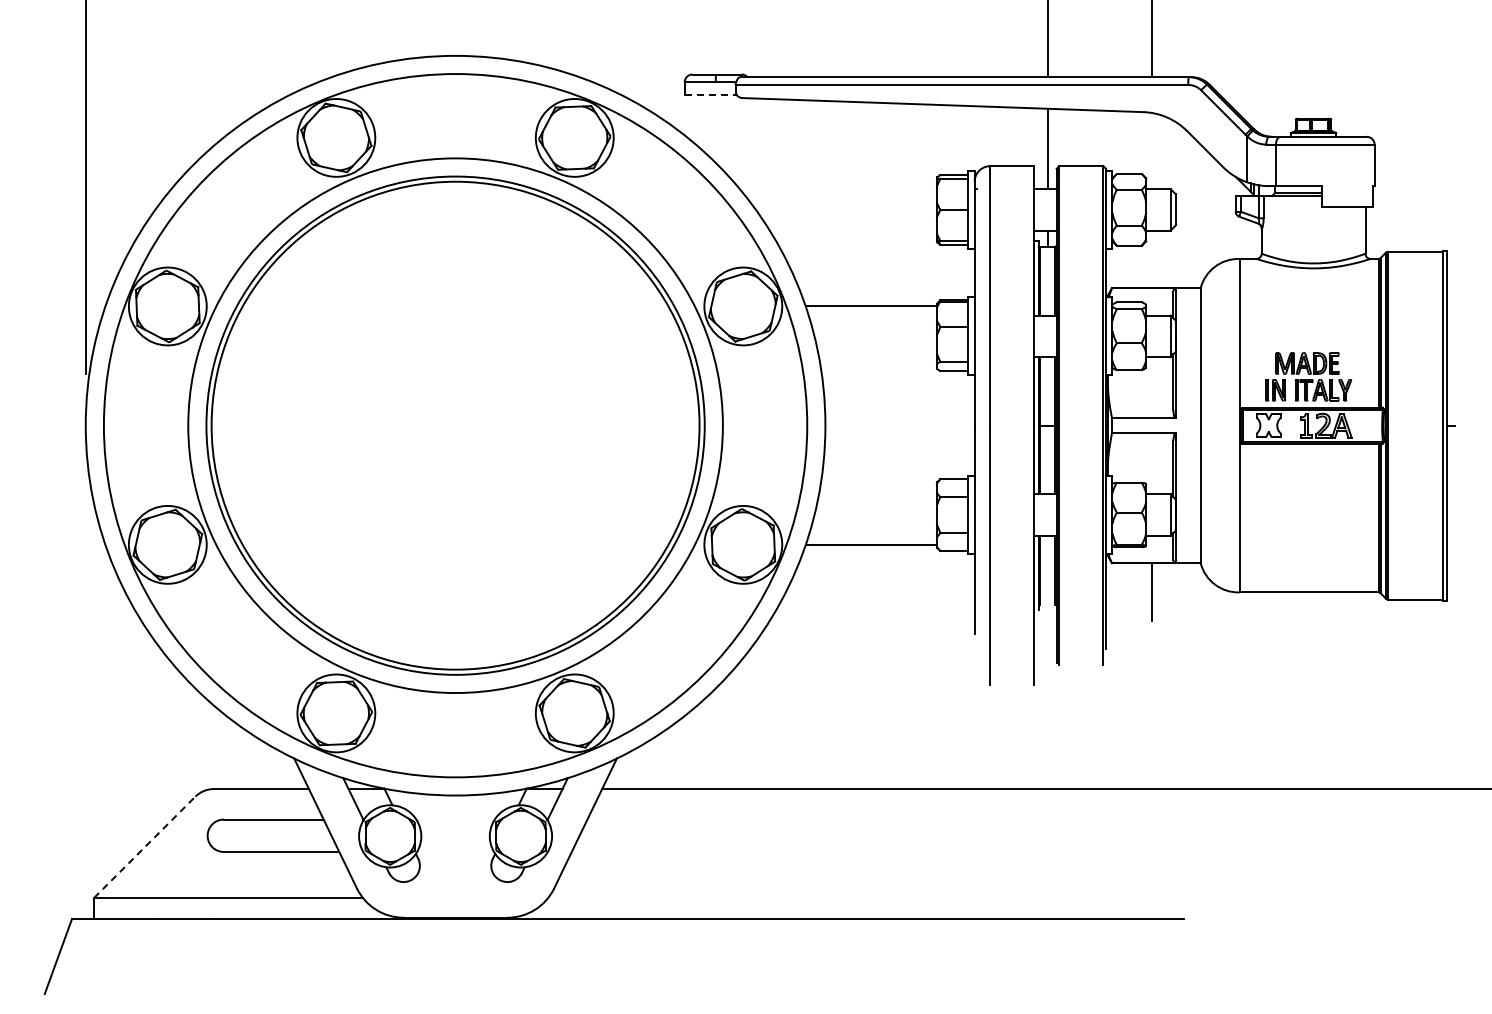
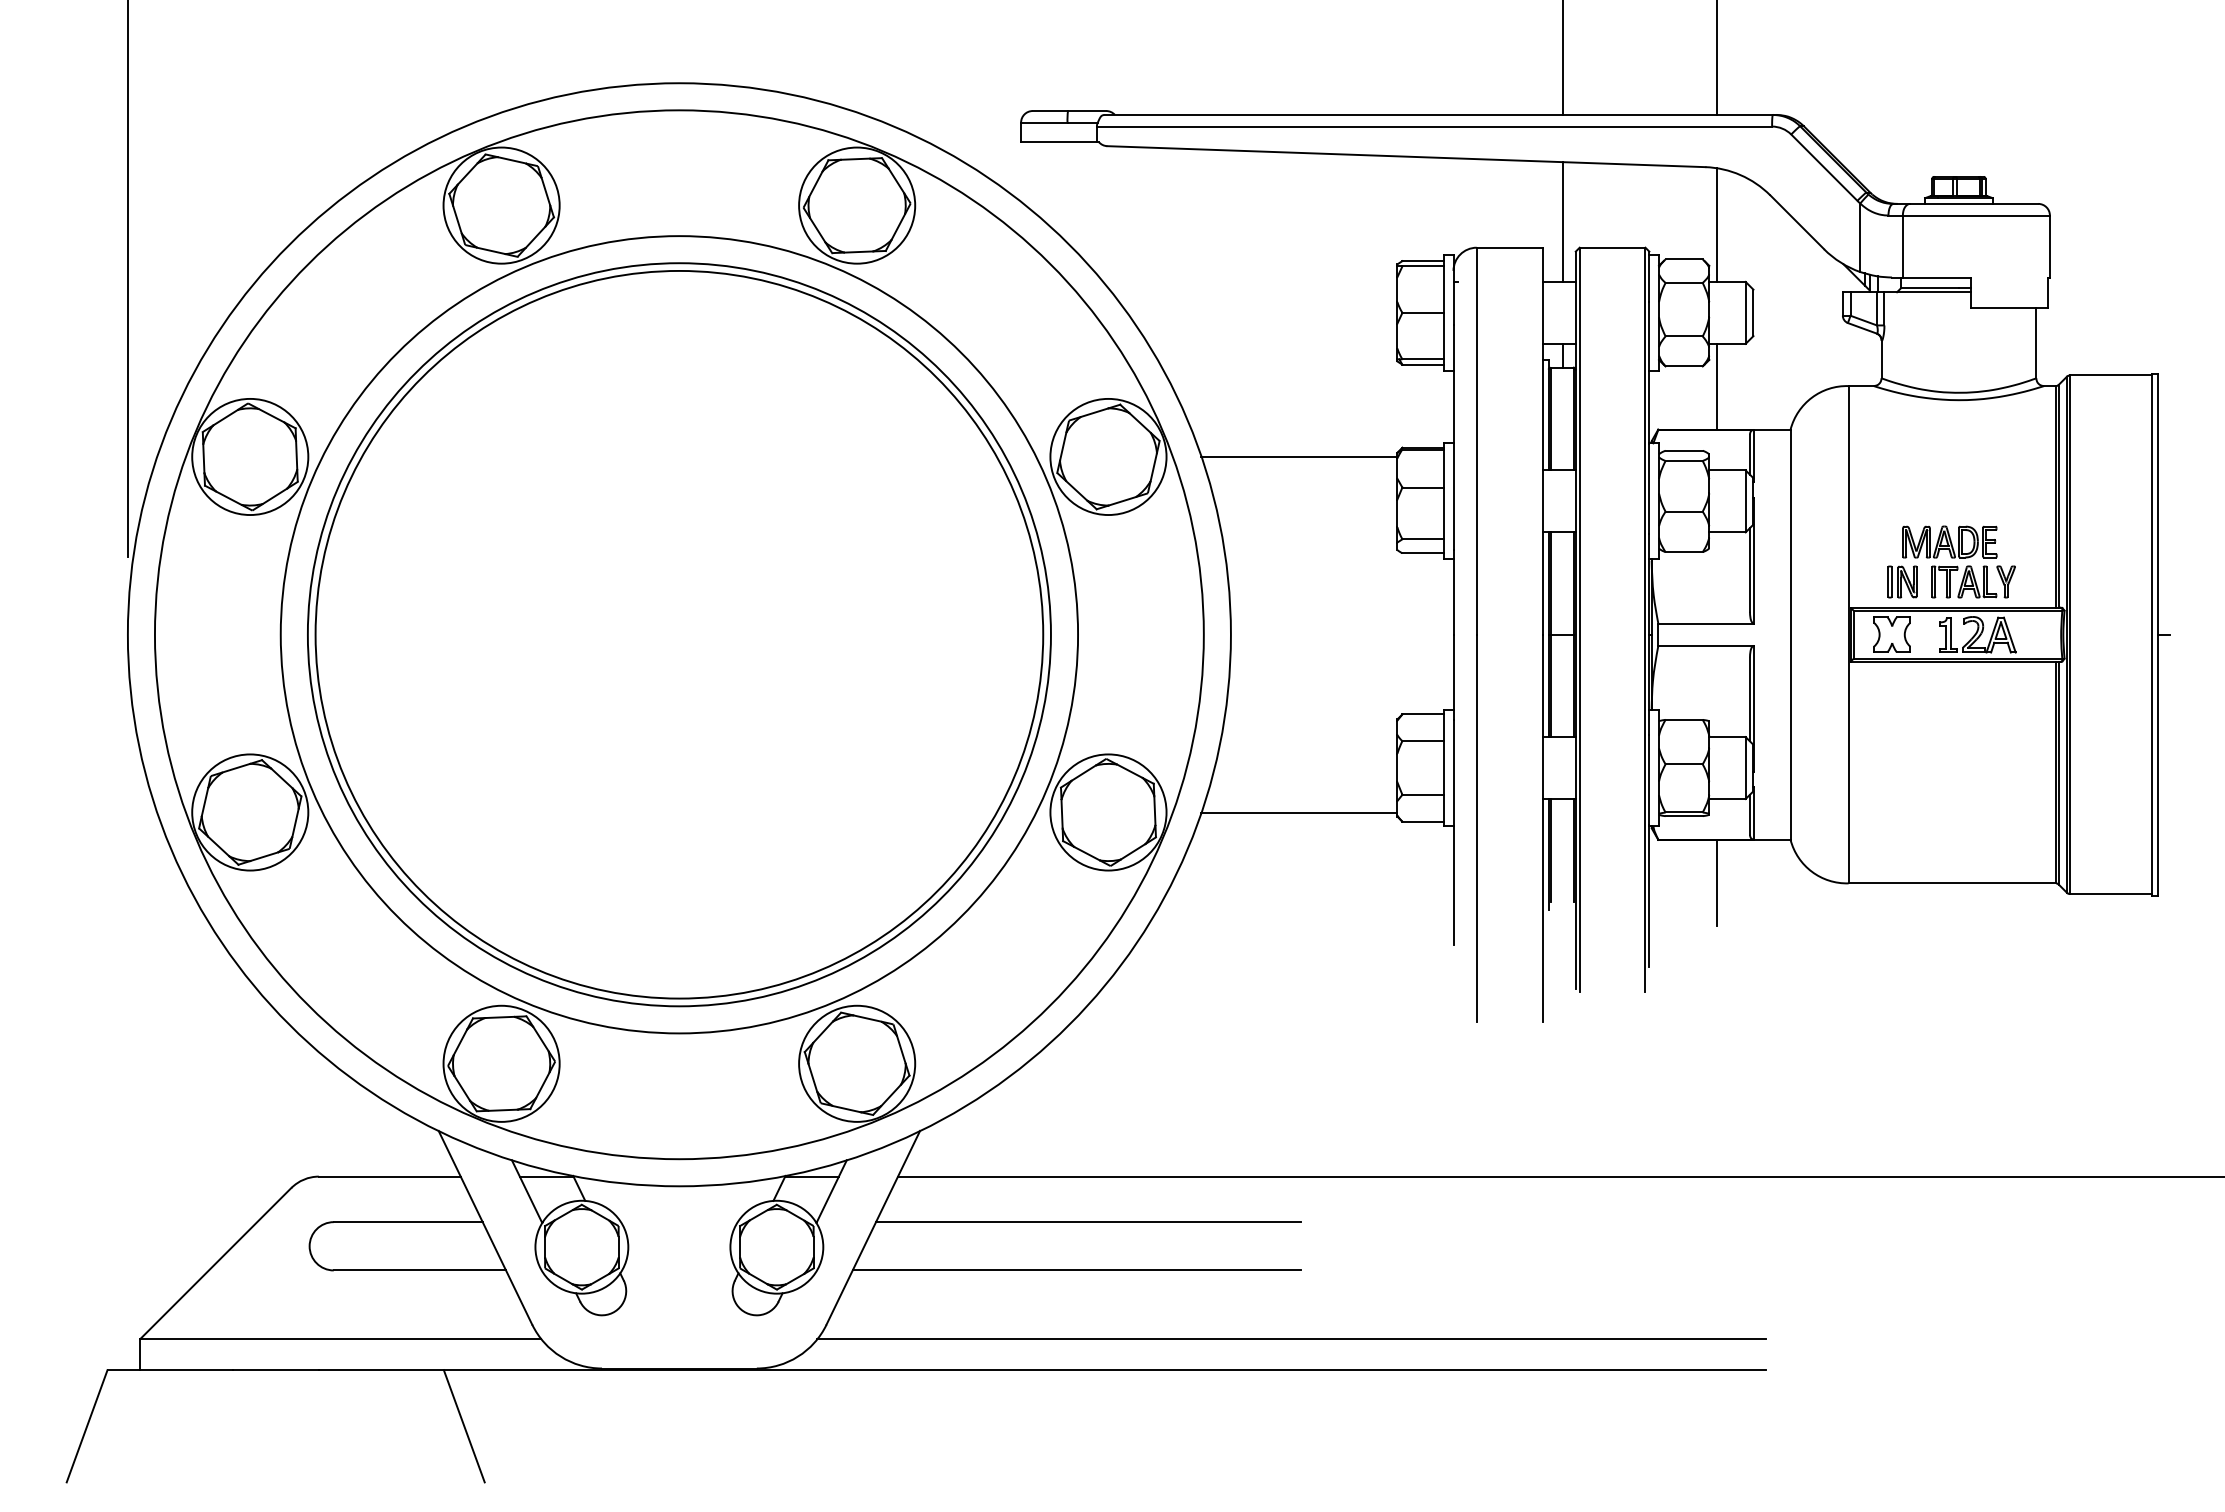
line: (710, 95) -> (1059, 142), dashed -> solid
line: (1151, 150) -> (1717, 224), added
line: (1151, 259) -> (1717, 386), added
line: (729, 819) -> (1087, 1222), added
line: (144, 847) -> (215, 1263), dashed -> solid
line: (721, 851) -> (1075, 1269), added
line: (866, 898) -> (1292, 1339), added
line: (311, 956) -> (464, 1426), added

